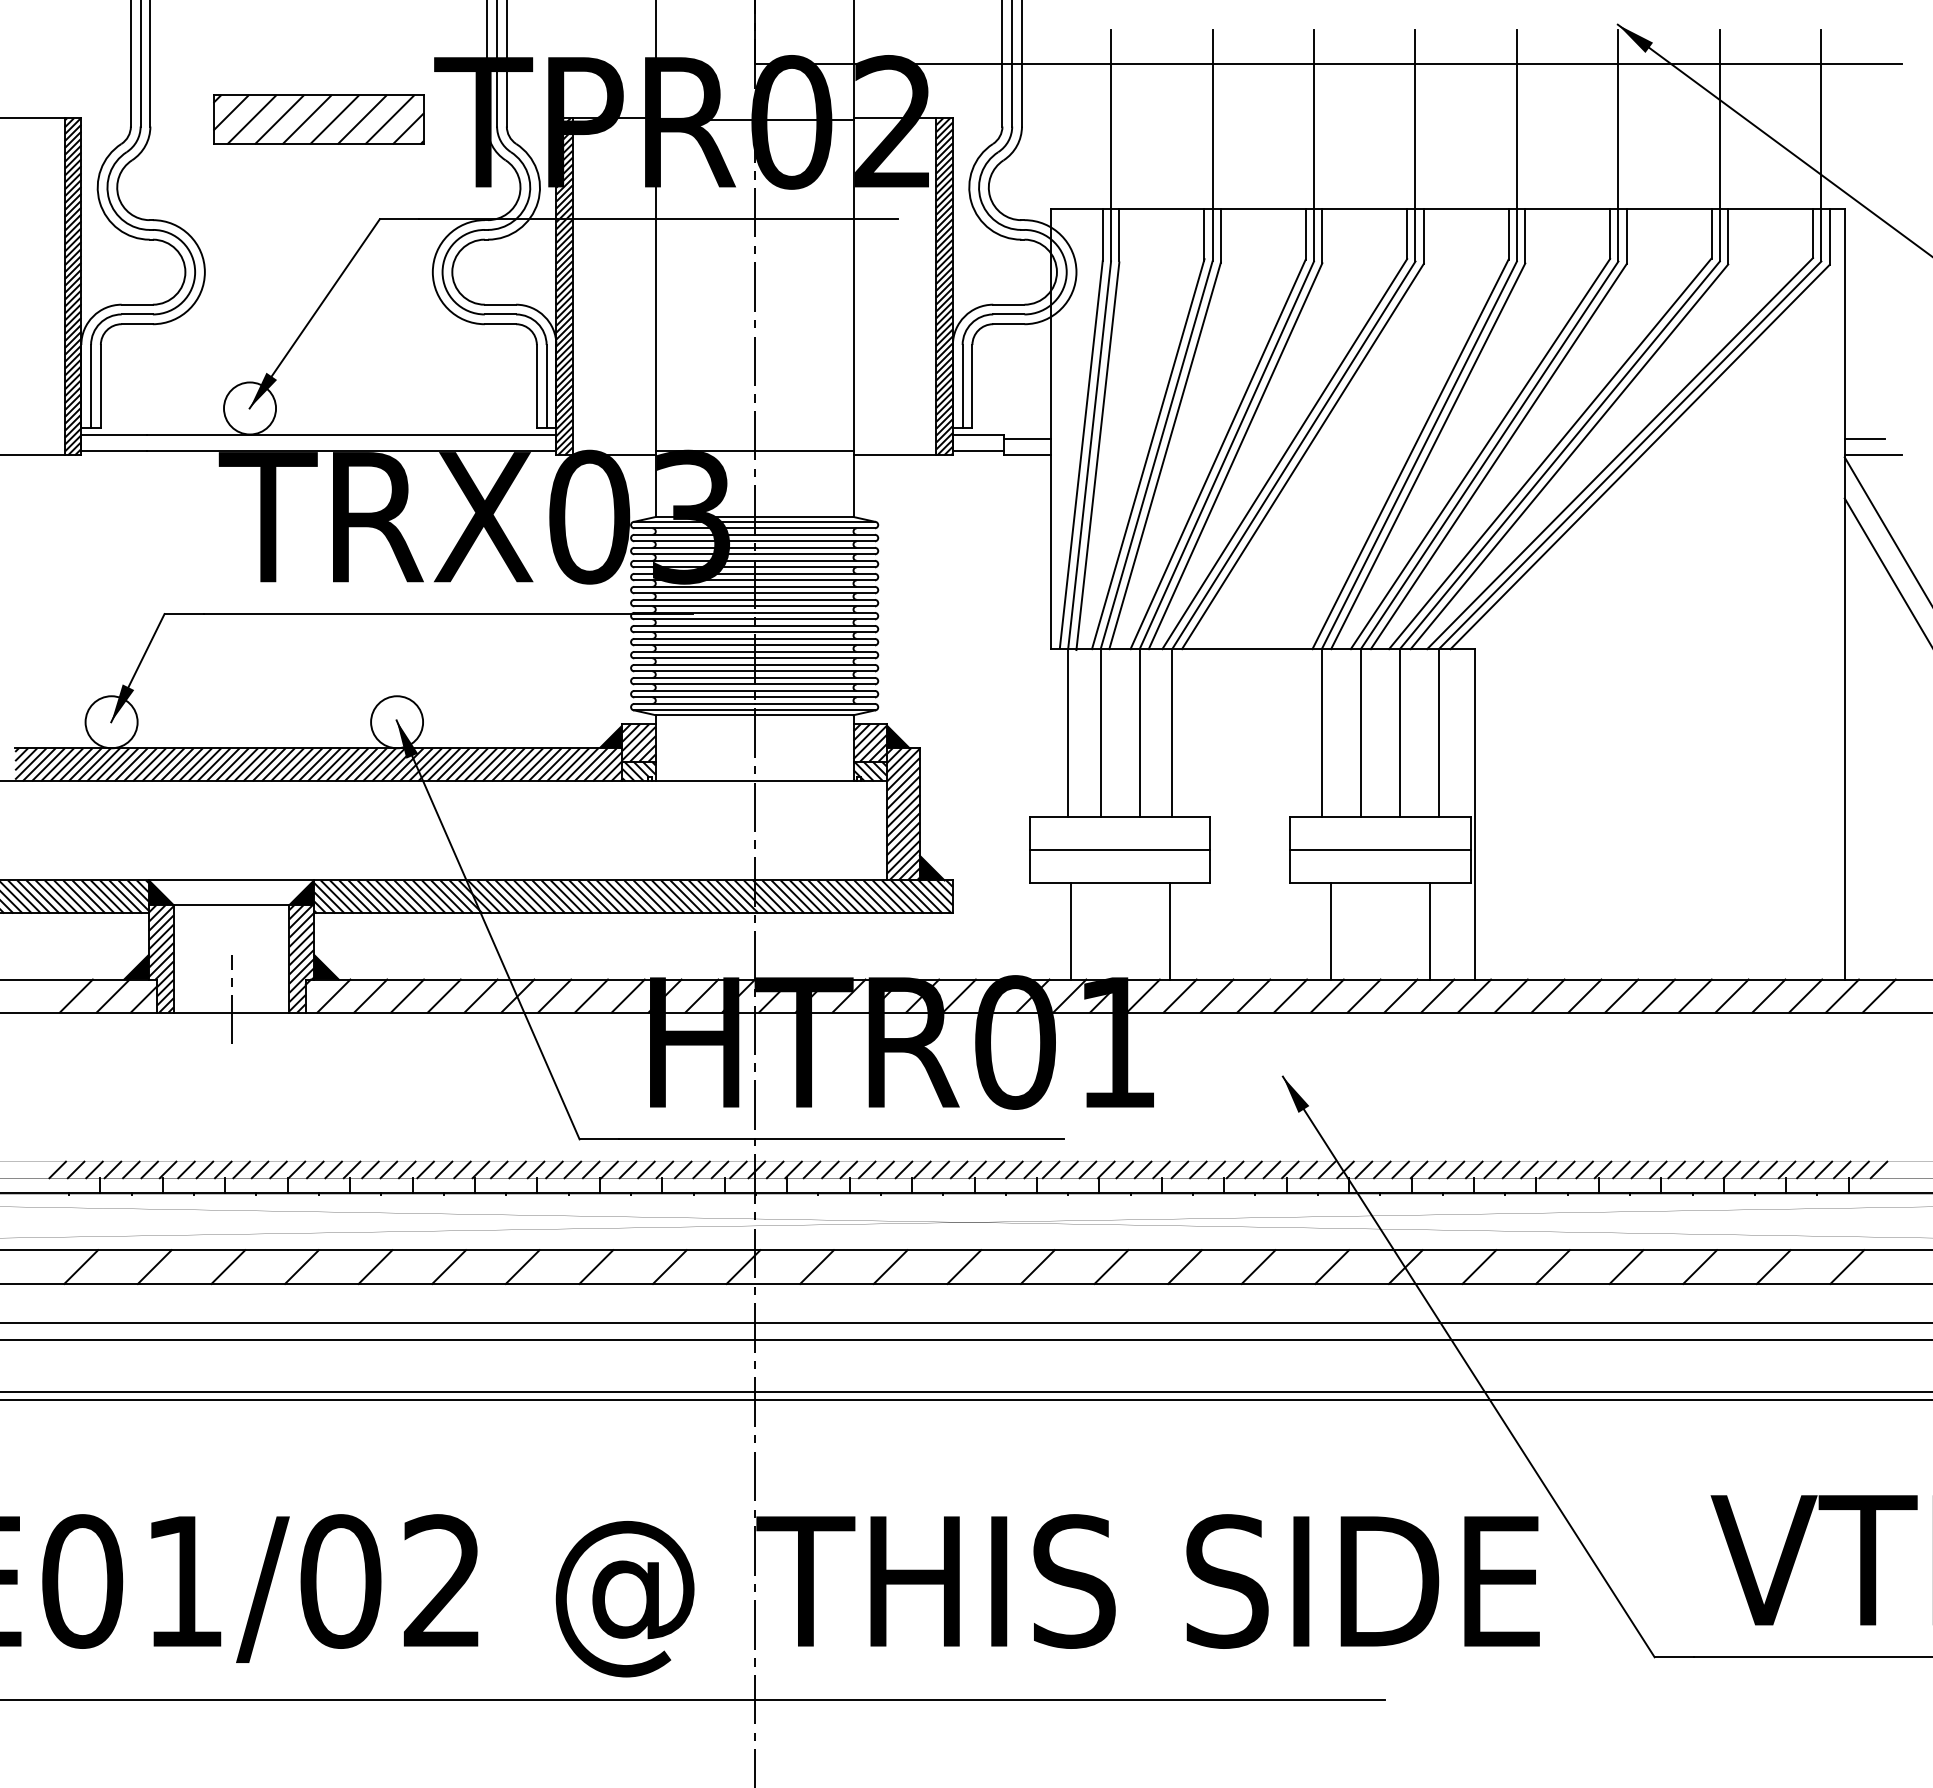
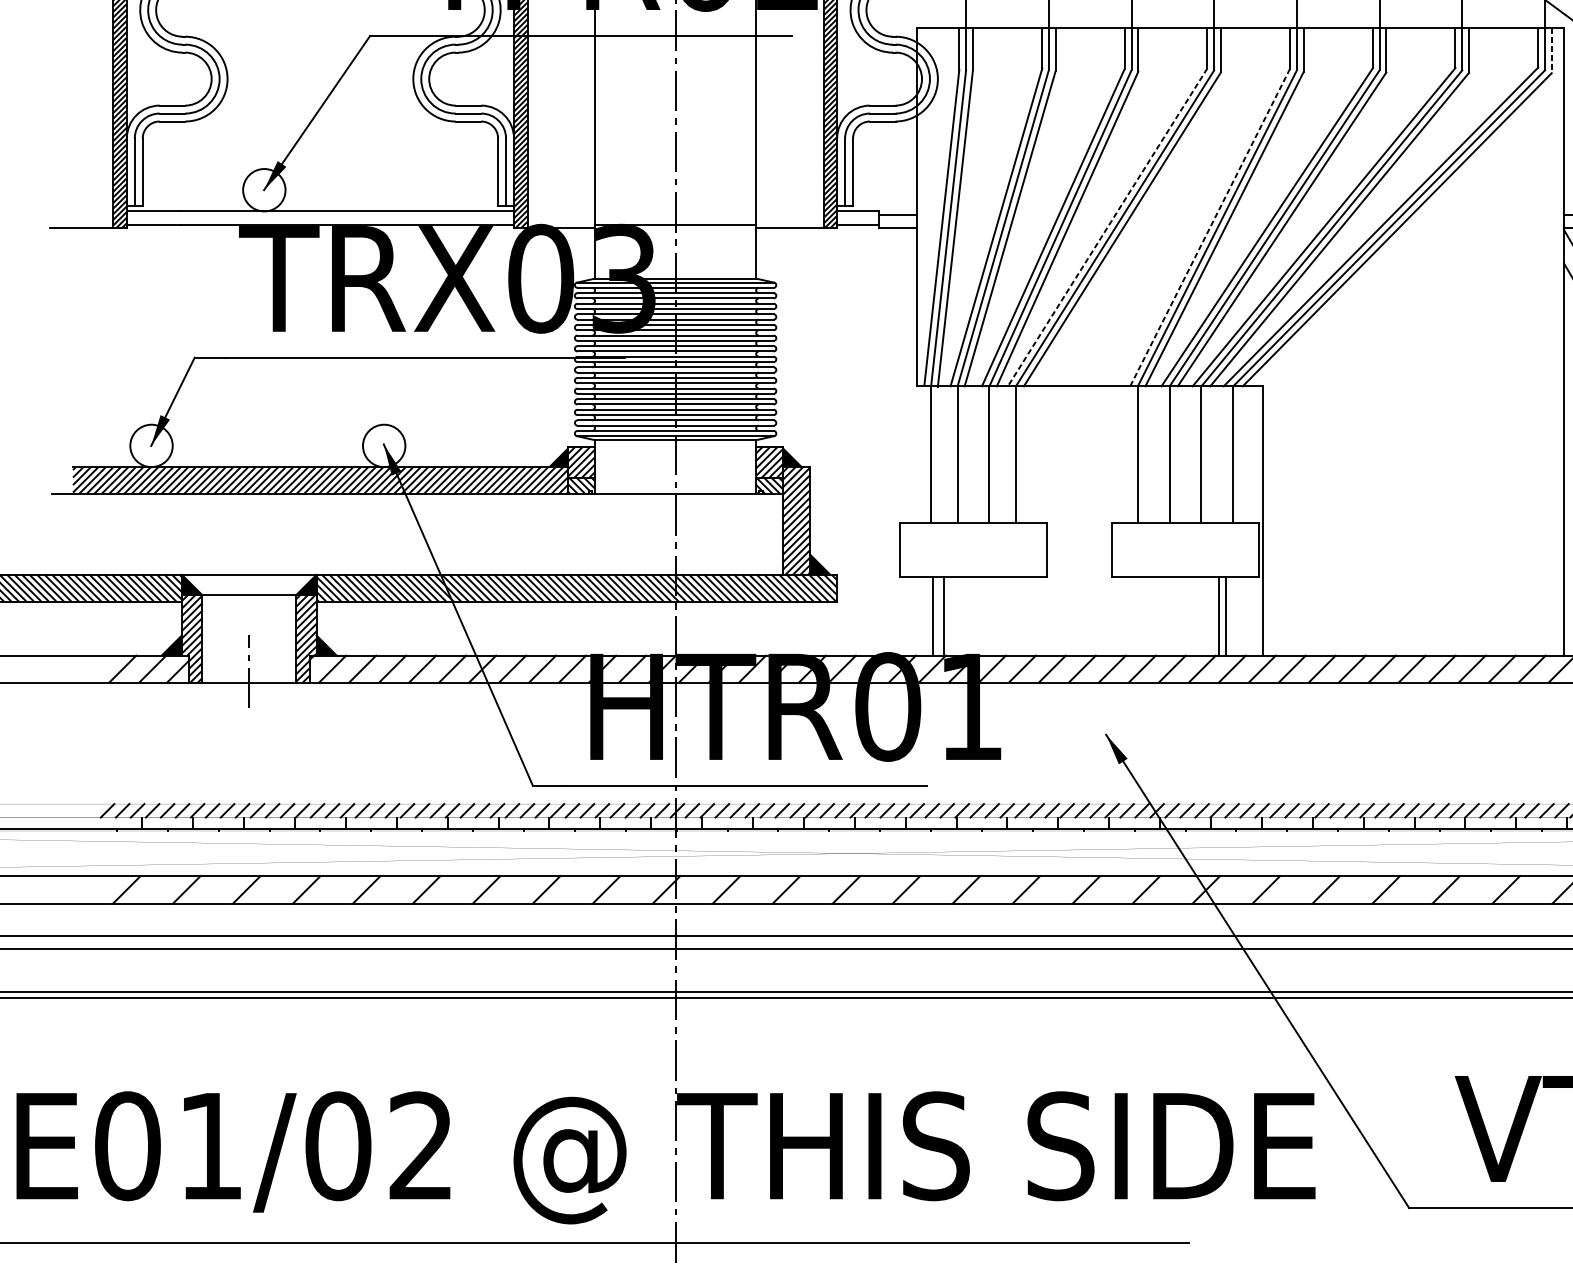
line: (1829, 237) -> (1551, 50), solid -> dashed
line: (1284, 454) -> (1107, 227), solid -> dashed
line: (1410, 454) -> (1210, 227), solid -> dashed
line: (1119, 850) -> (972, 550), removed
line: (1380, 850) -> (1185, 550), removed
line: (1169, 931) -> (943, 616), moved
line: (1330, 931) -> (1218, 616), moved

